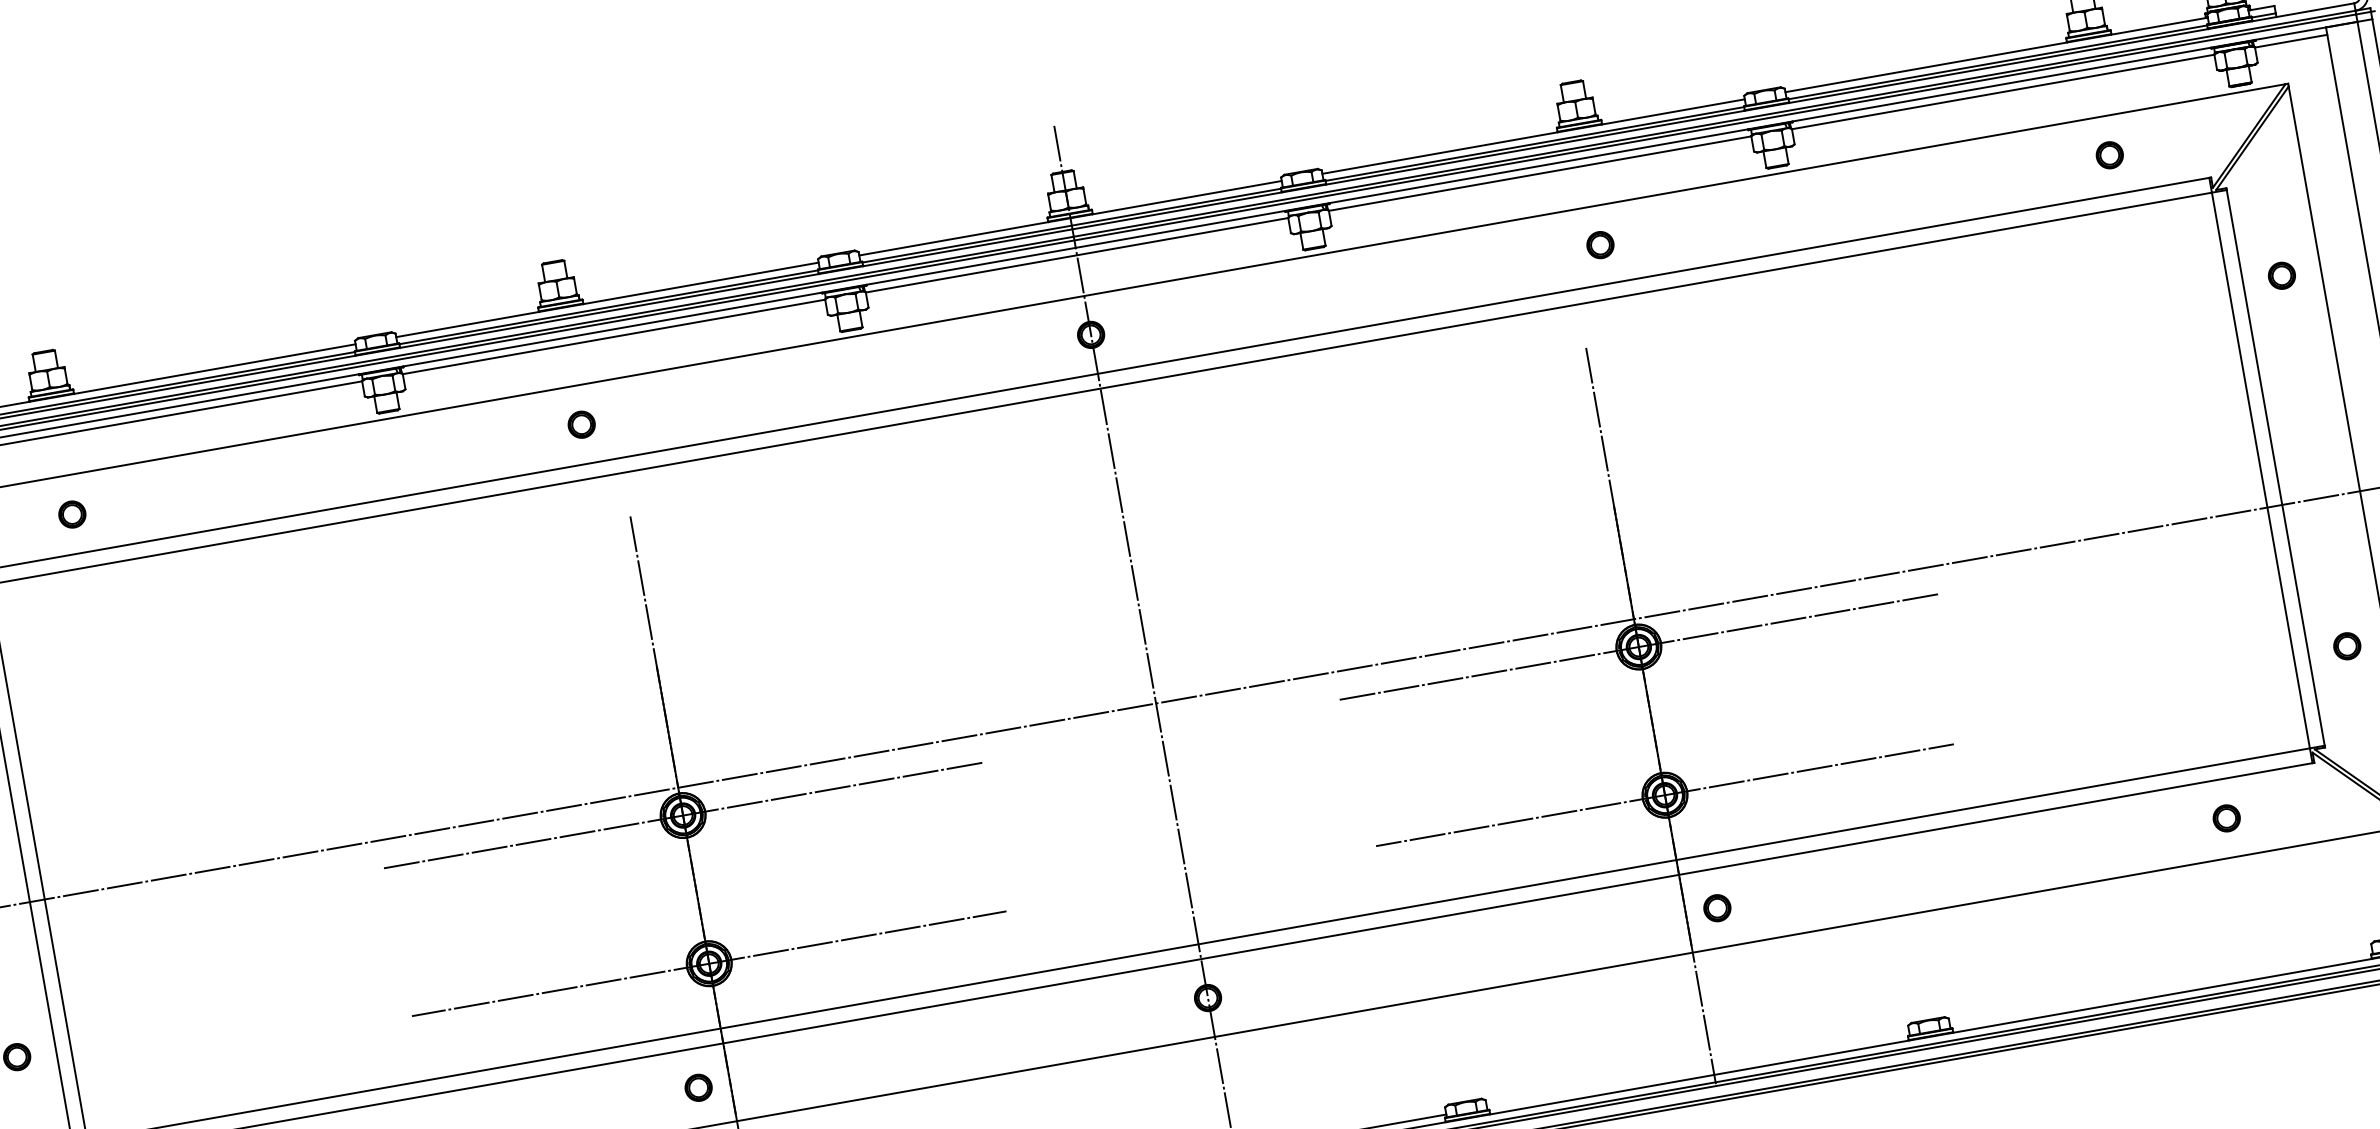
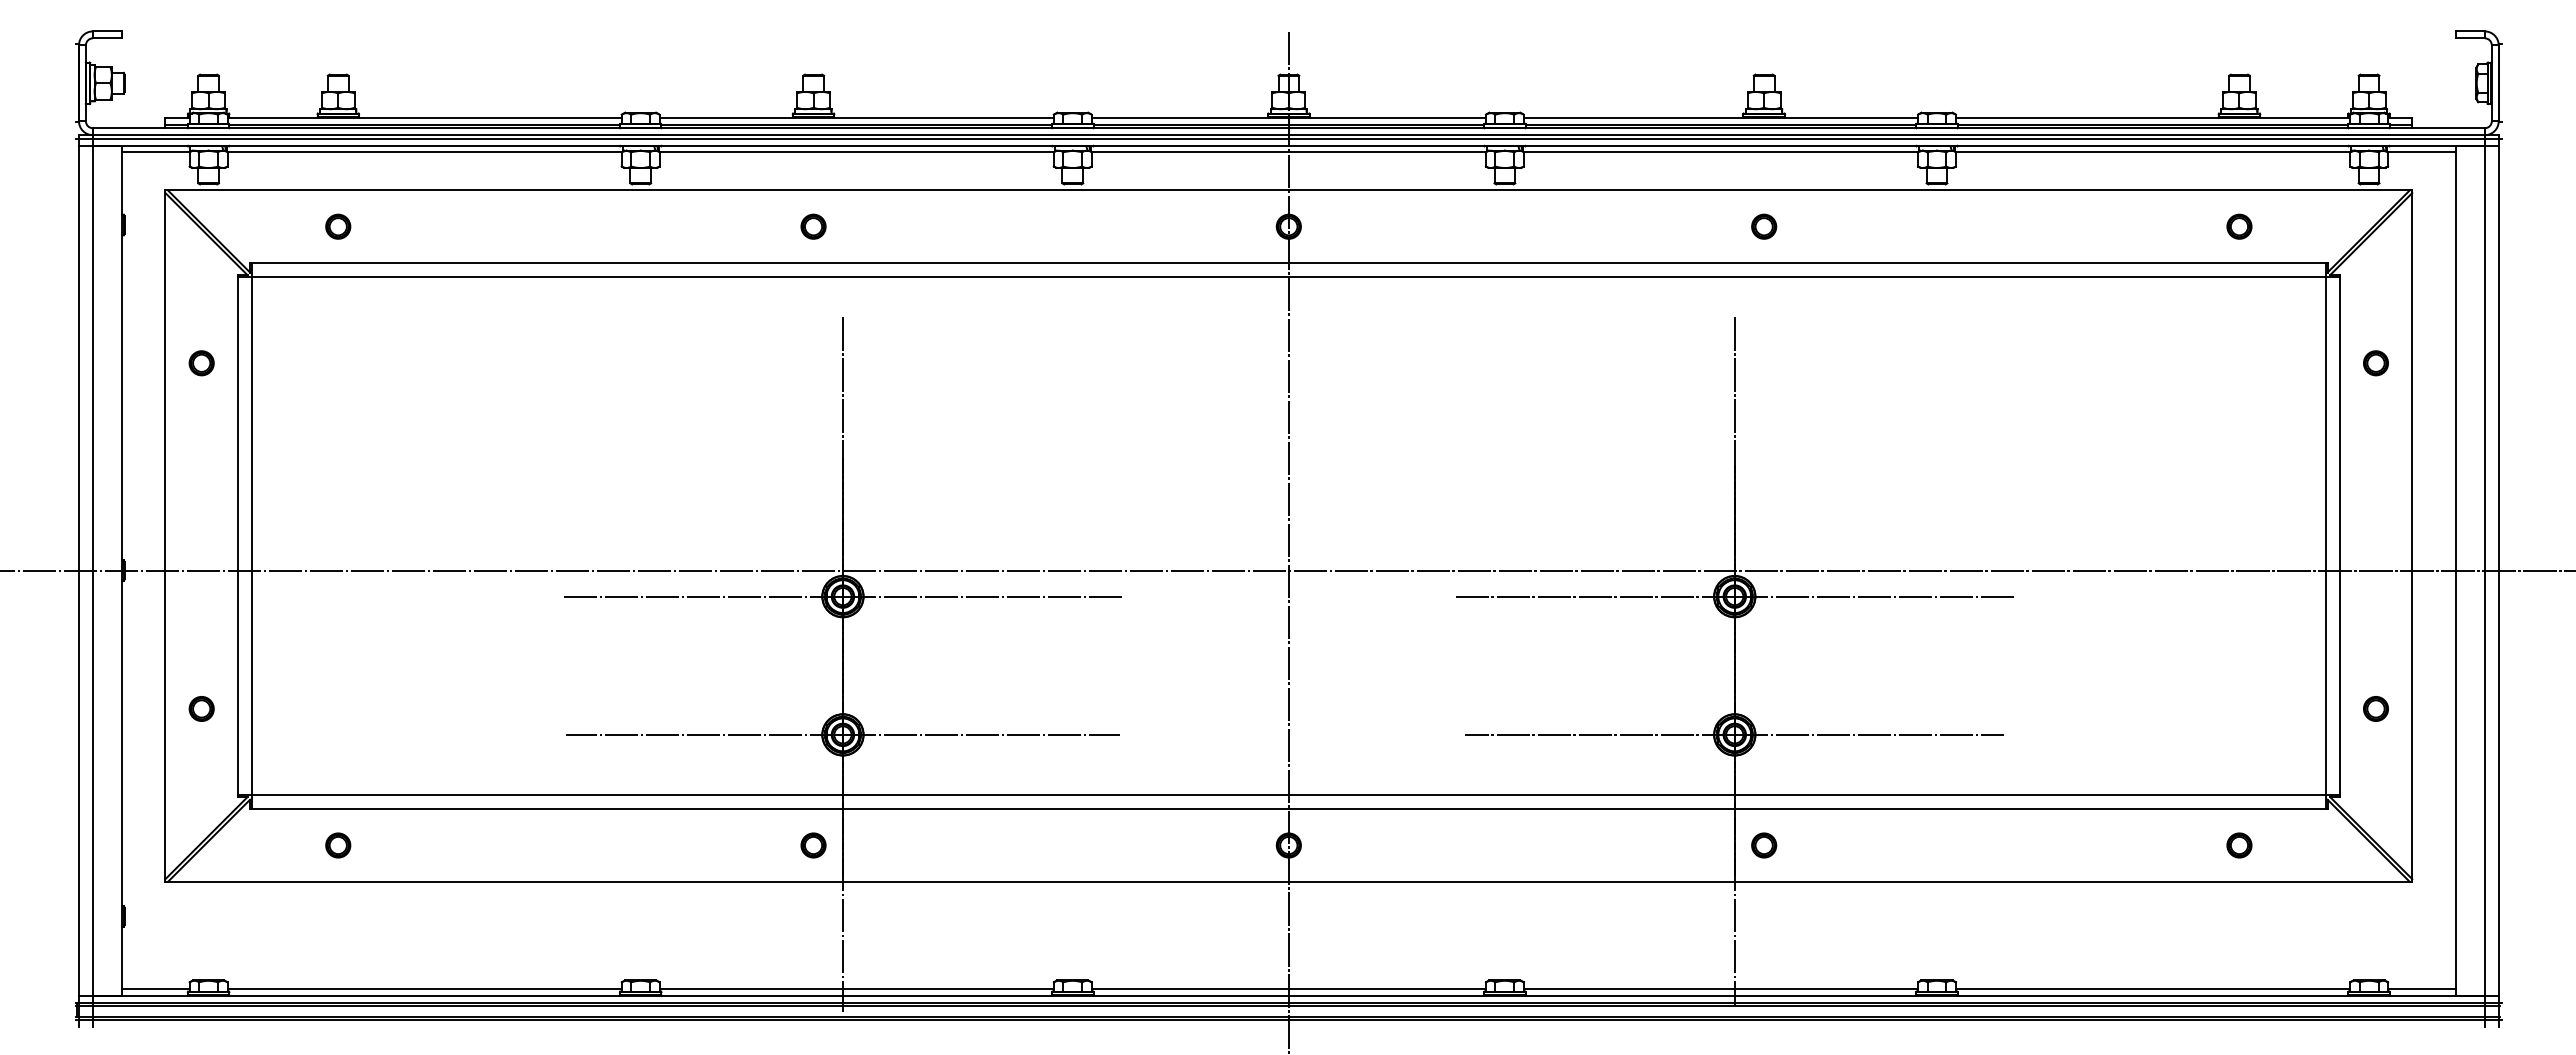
line: (2160, 988) -> (2152, 988), added
line: (1697, 1069) -> (1720, 988), added

